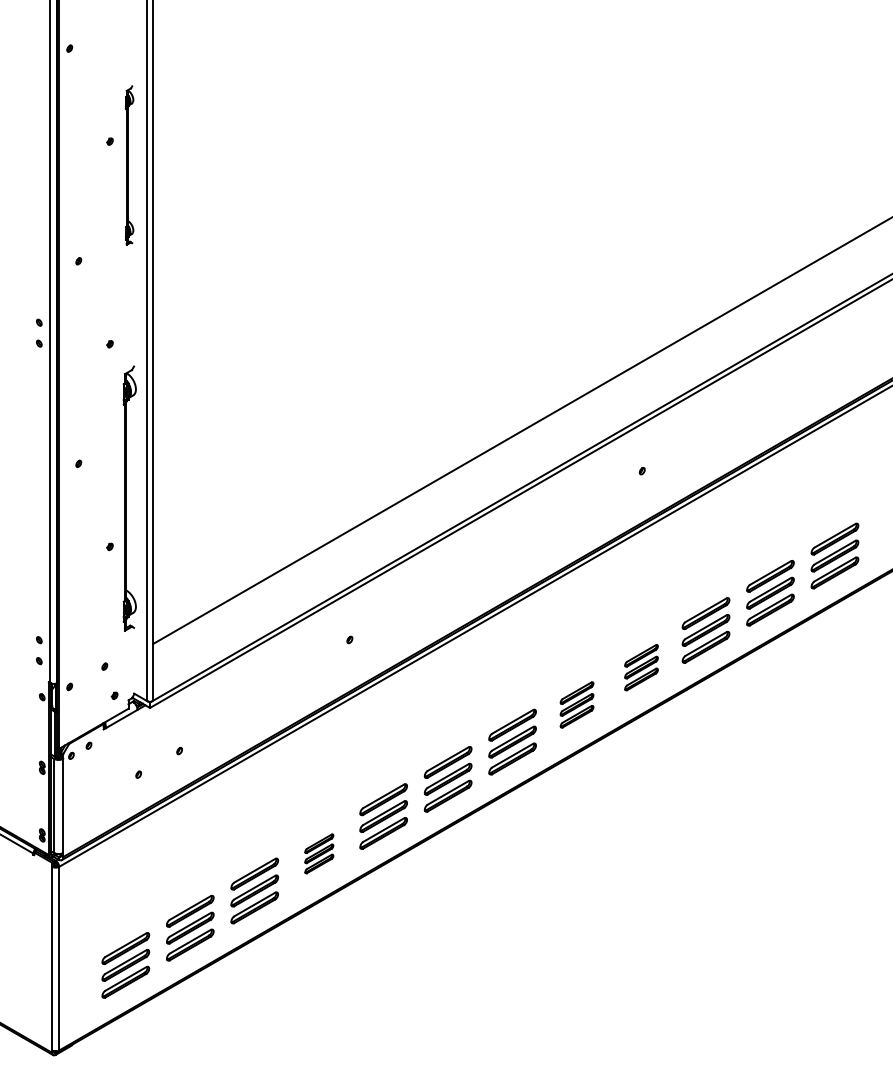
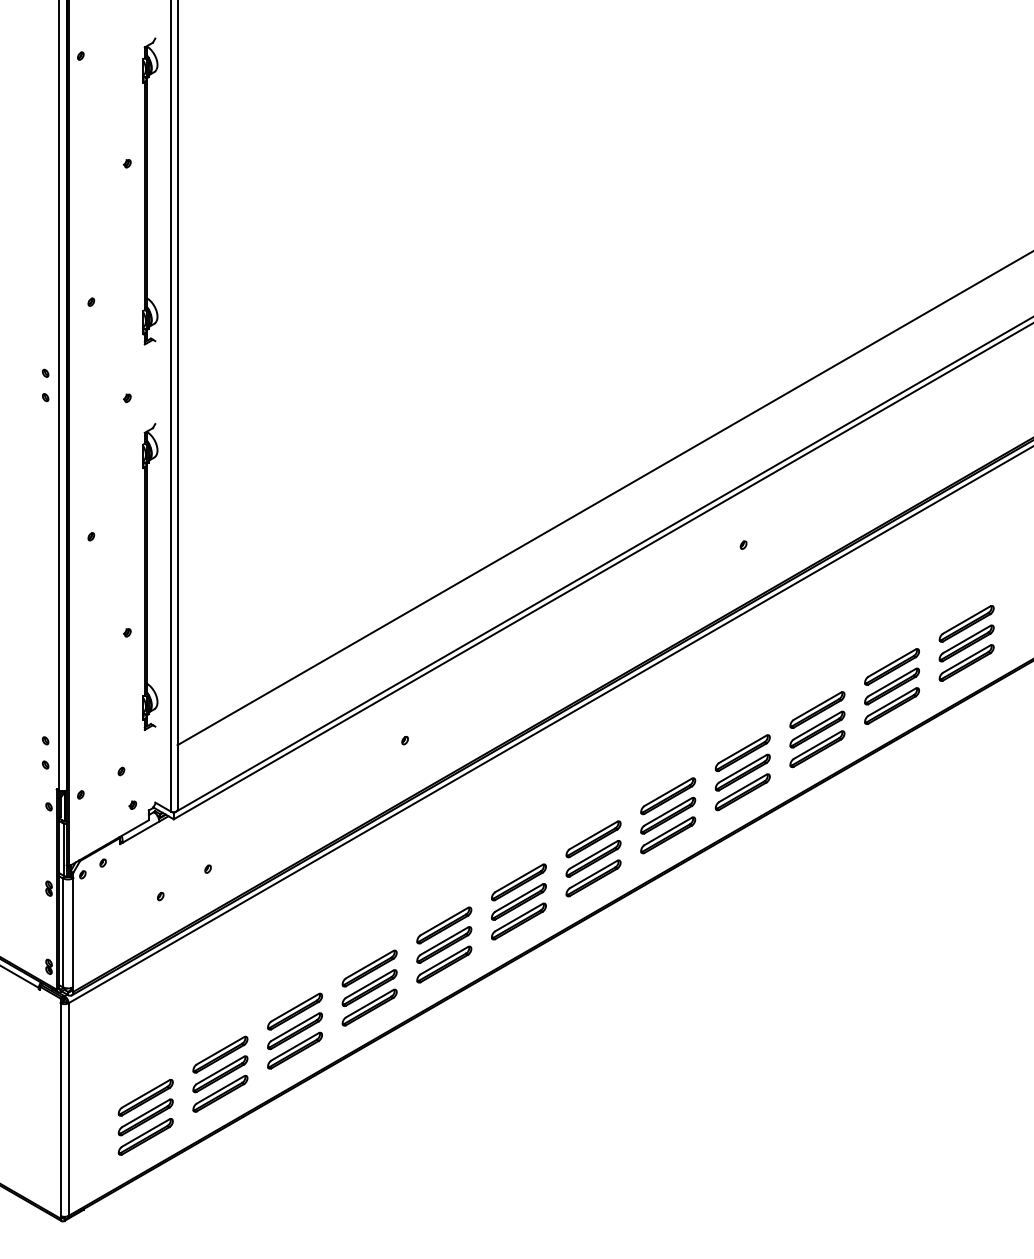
part: (129, 165) -> (150, 191), size x1.67
part: (641, 667) -> (742, 772), size x1.43
part: (576, 704) -> (667, 815), size x1.43
part: (319, 853) -> (369, 987), size x1.67

